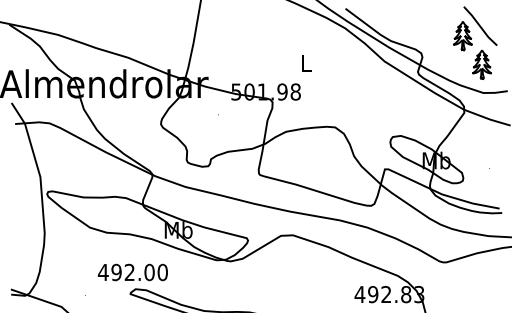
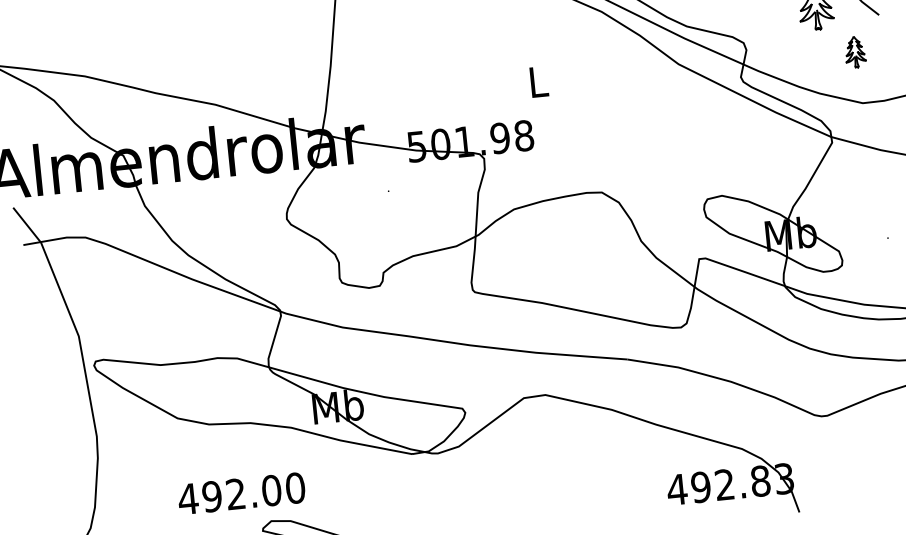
part: (481, 64) -> (854, 52), size x0.6
text: (132, 272) -> (240, 493), moved

